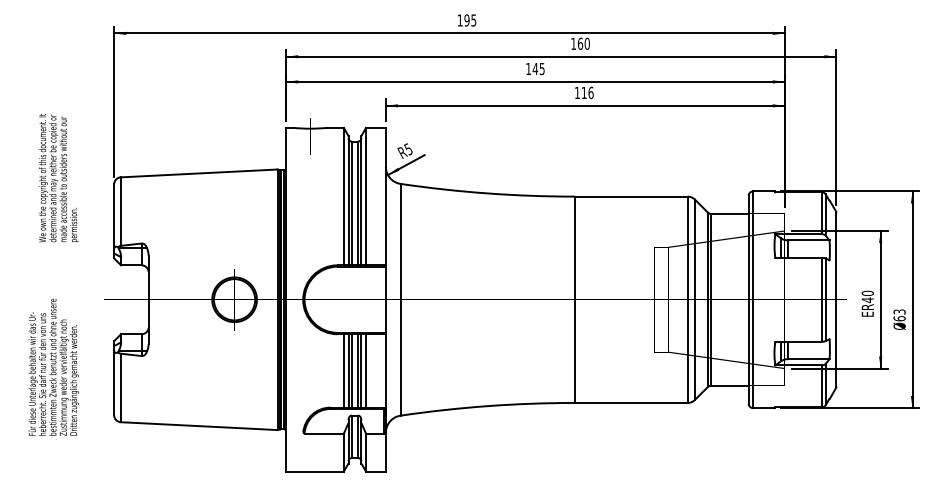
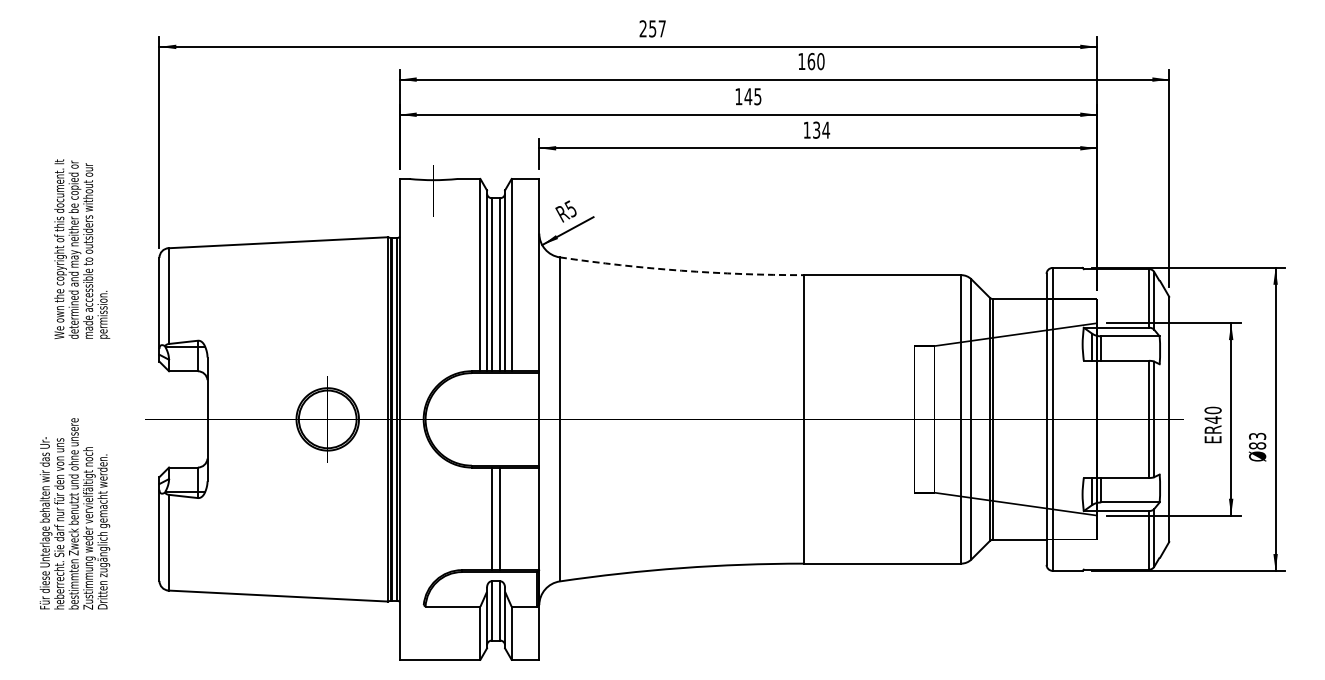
text: (466, 20) -> (652, 28), 195 -> 257
text: (587, 92) -> (821, 129), 116 -> 134
arc: (487, 193) -> (681, 270), solid -> dashed
text: (899, 318) -> (1257, 445), 63 -> 83
line: (343, 370) -> (480, 518), removed
line: (348, 370) -> (487, 518), removed
line: (361, 370) -> (505, 518), removed
line: (366, 370) -> (511, 518), removed

